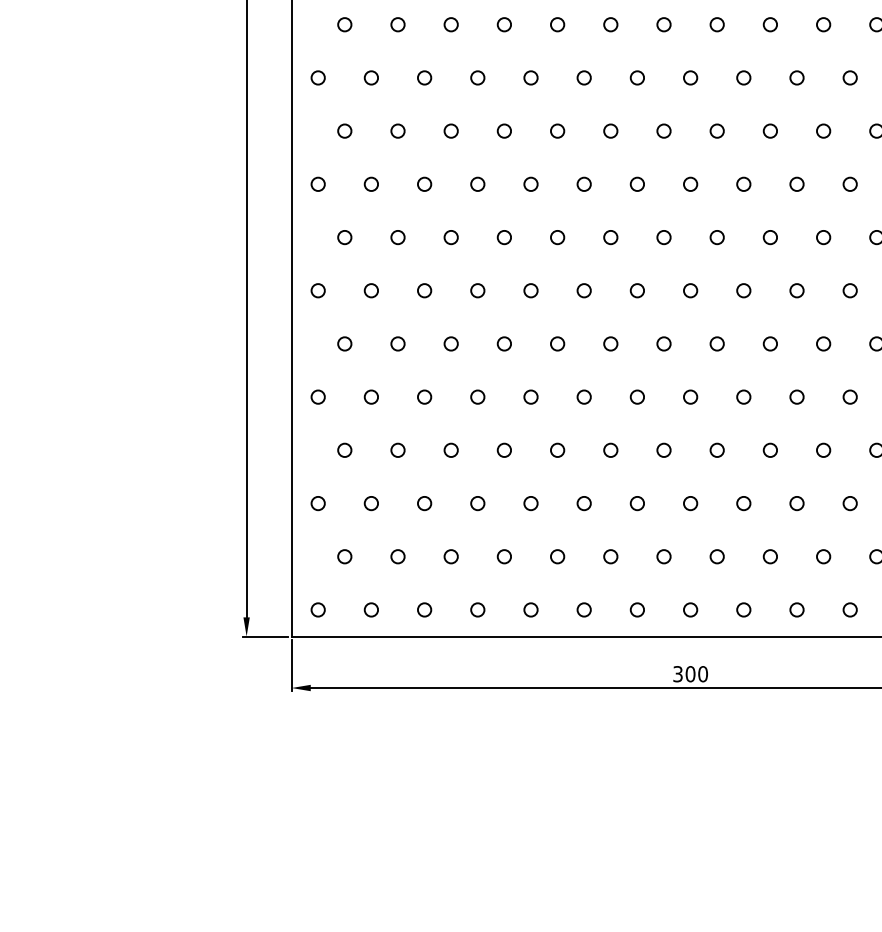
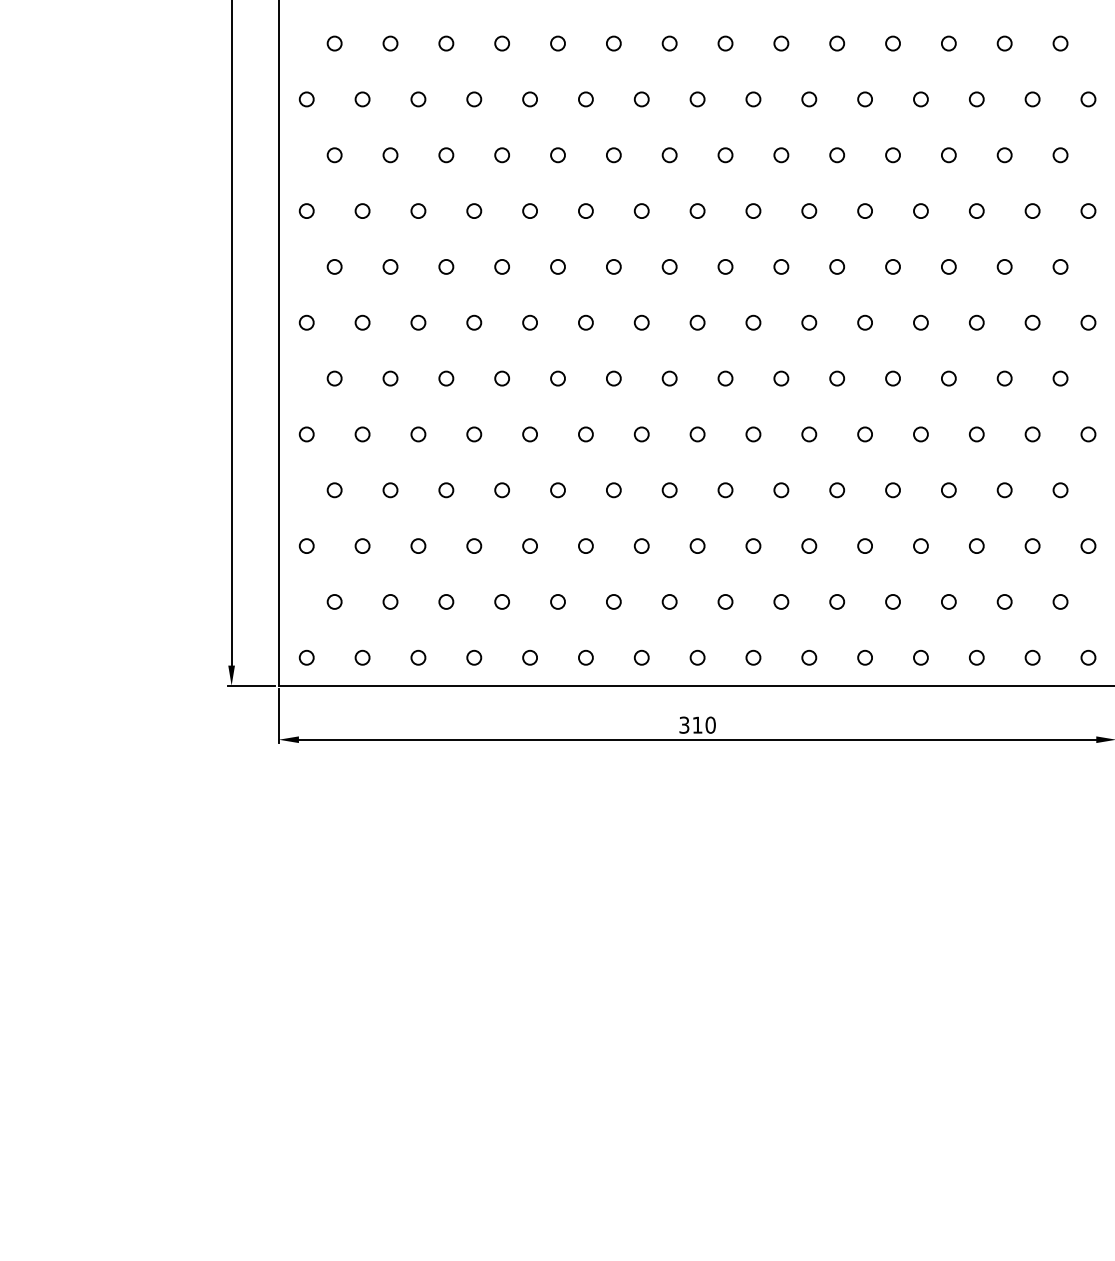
text: (690, 673) -> (697, 724), 300 -> 310

